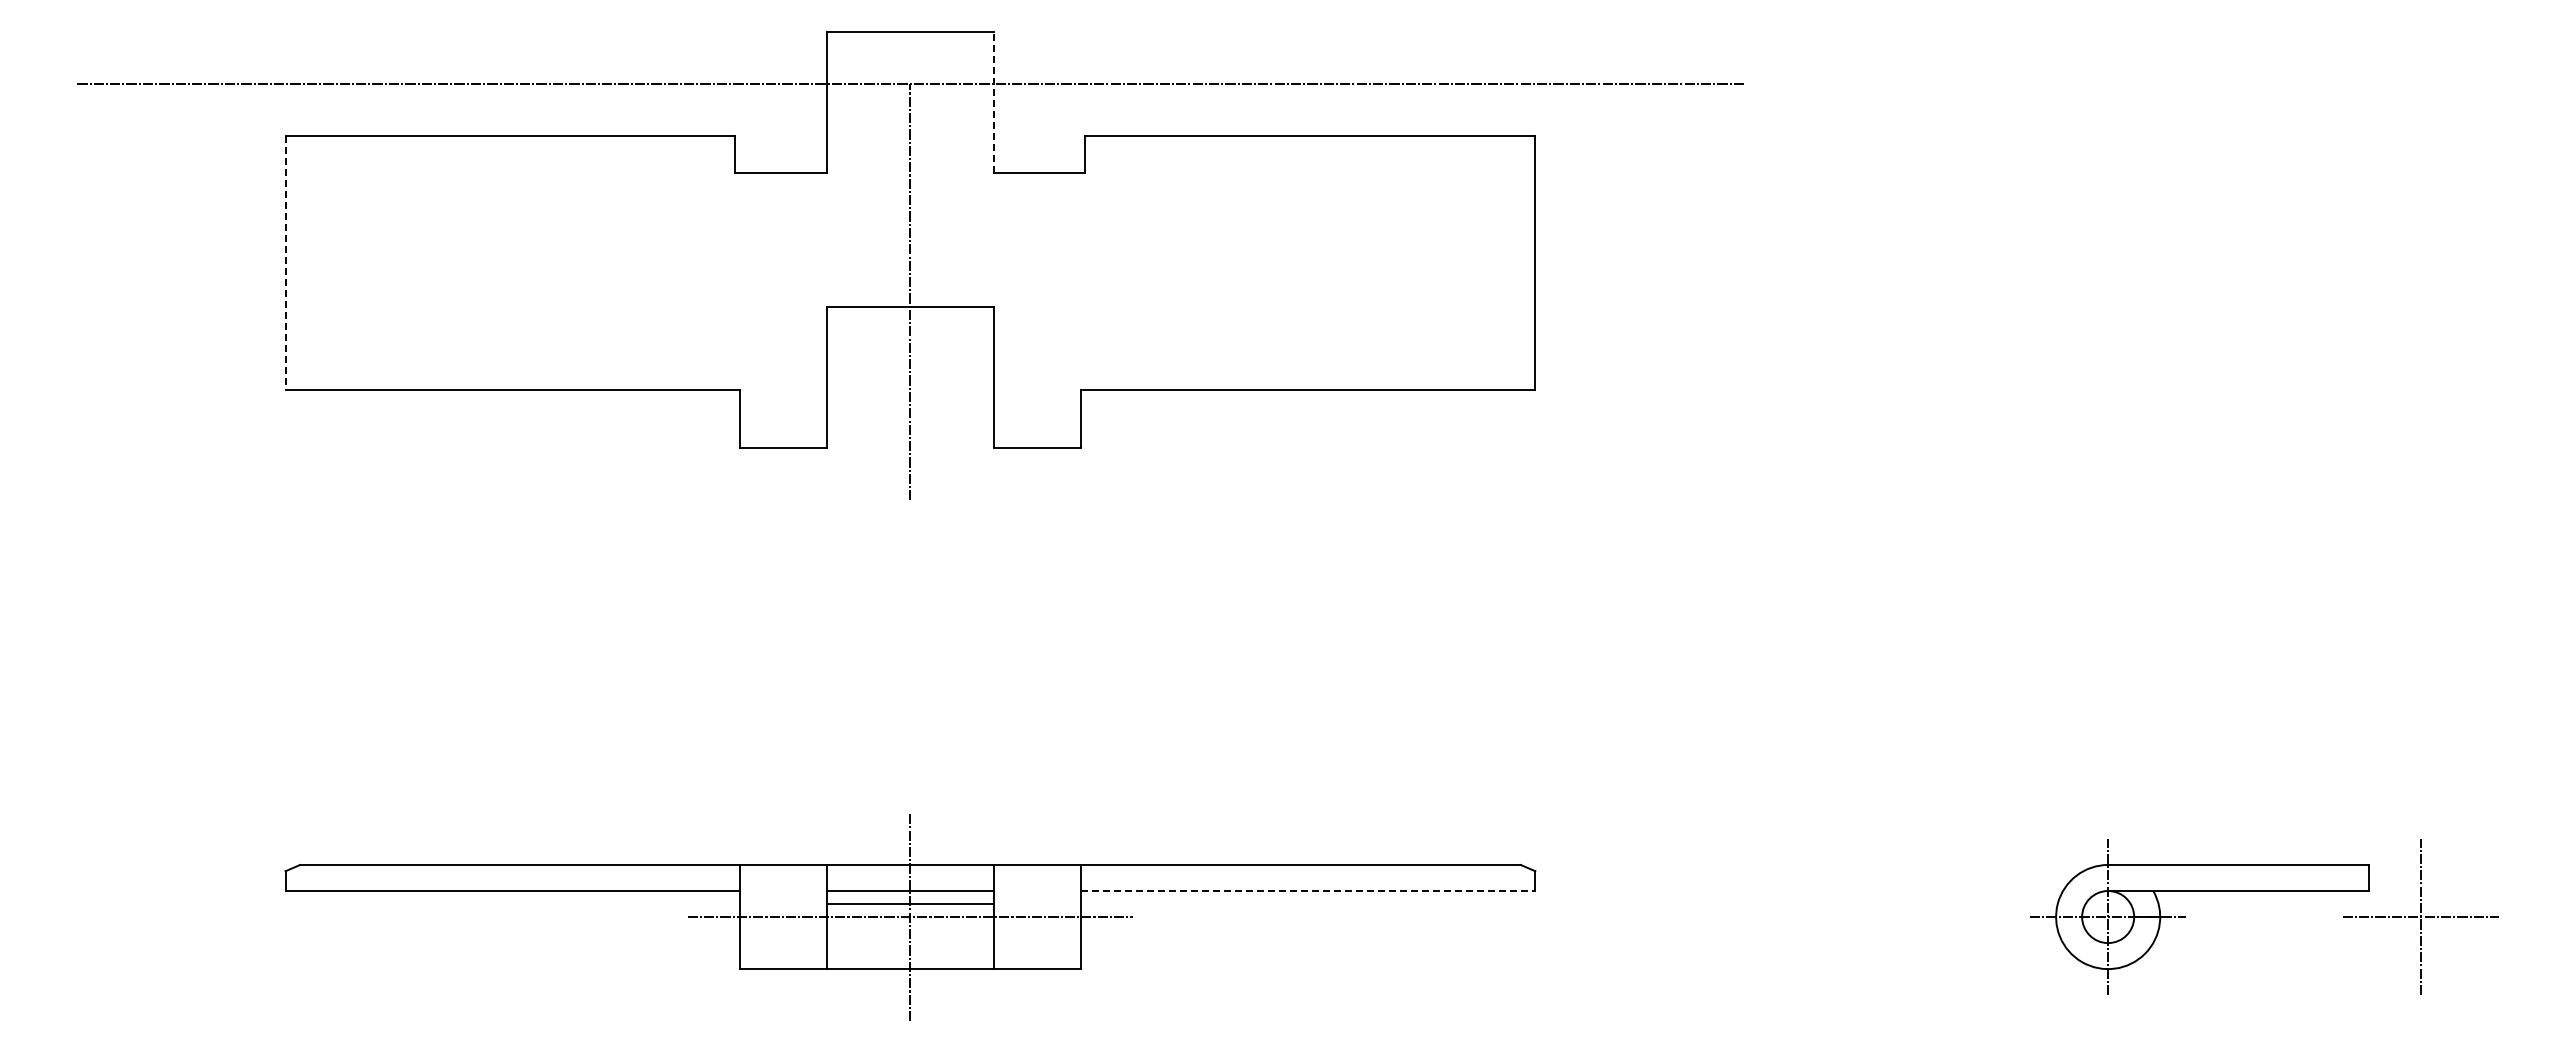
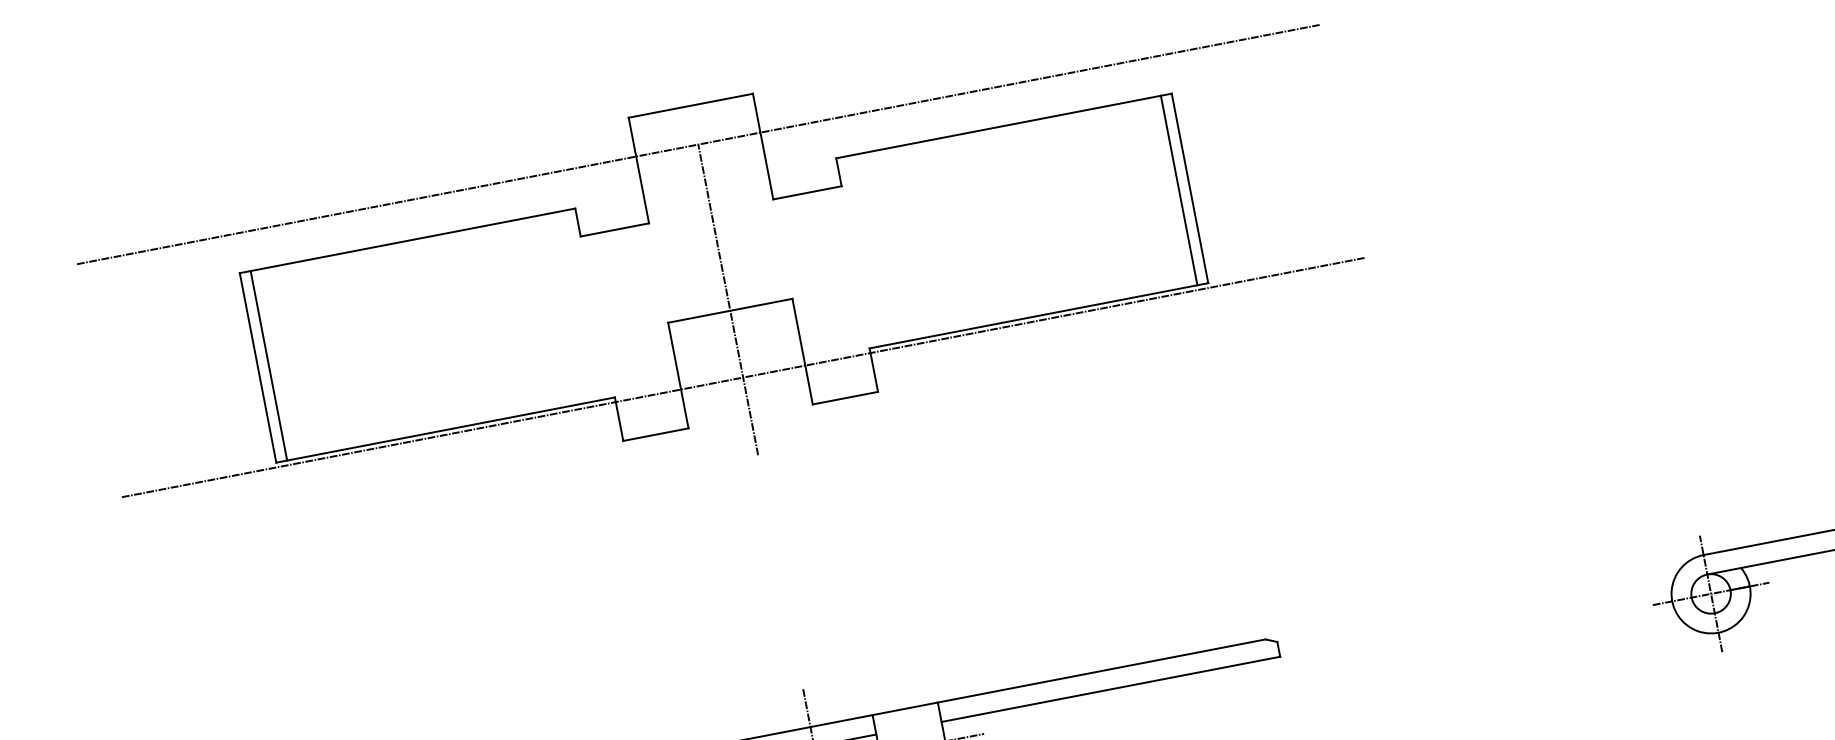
line: (993, 102) -> (762, 146), dashed -> solid
line: (300, 262) -> (269, 365), added
line: (1520, 262) -> (1178, 190), added
line: (285, 263) -> (258, 368), dashed -> solid
line: (910, 396) -> (743, 377), added
line: (1308, 891) -> (1111, 689), dashed -> solid

